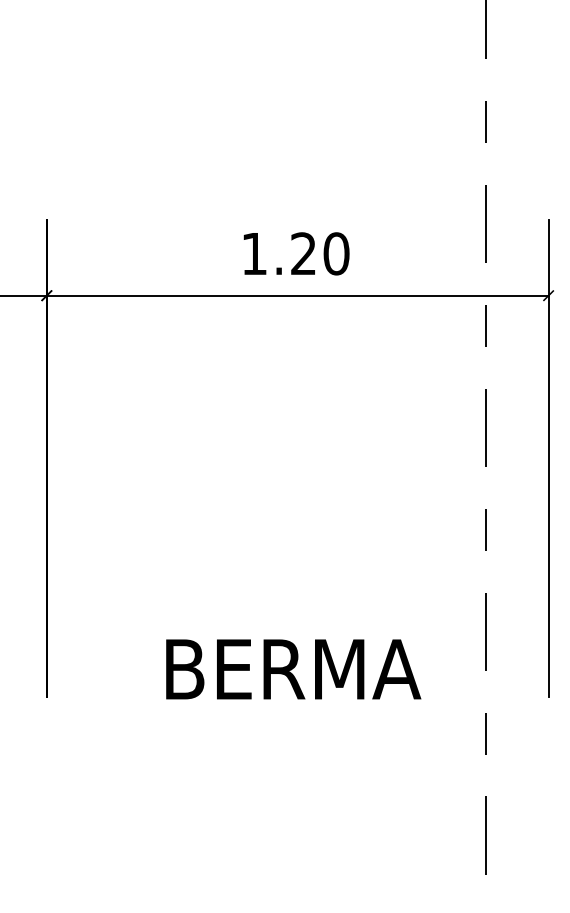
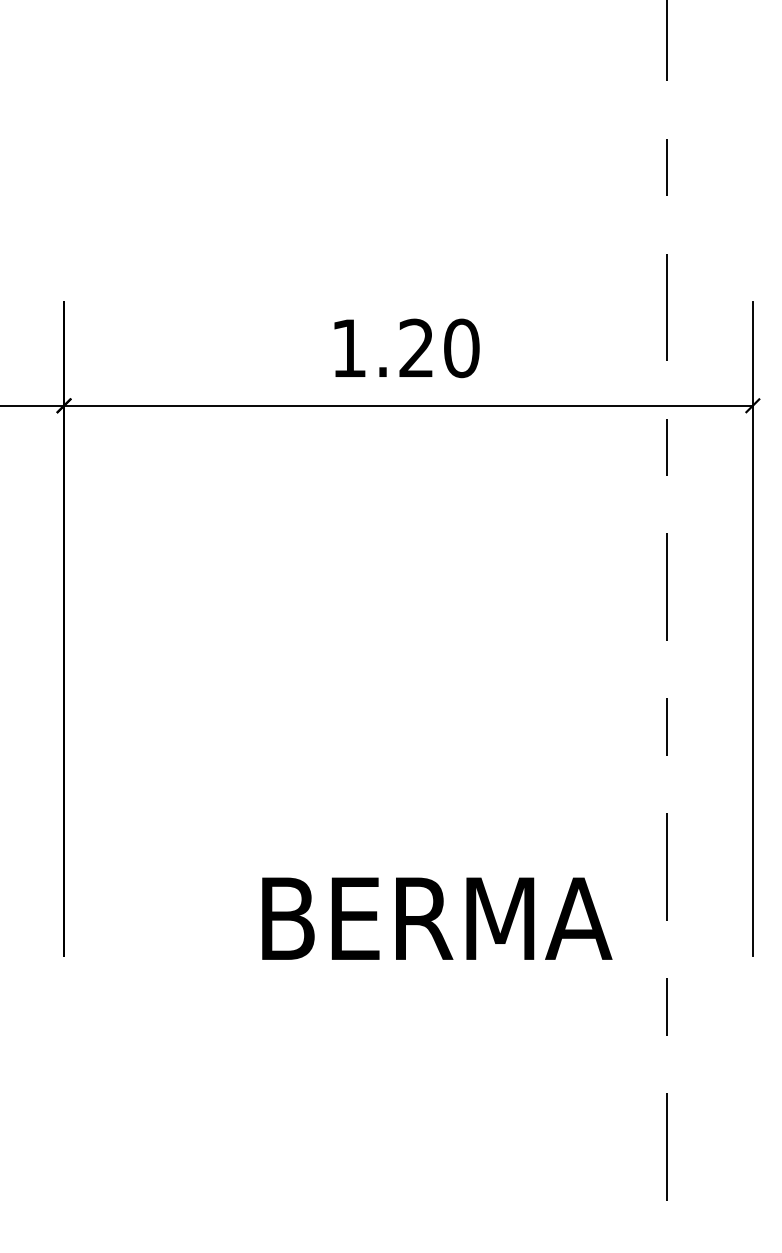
text: (293, 669) -> (436, 918), moved

